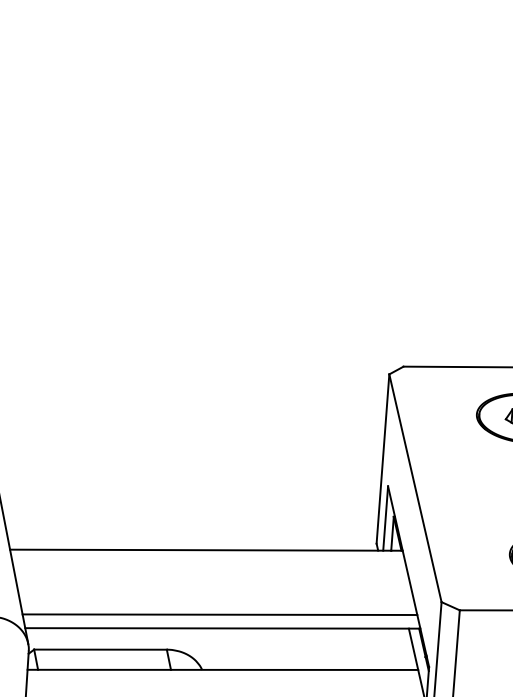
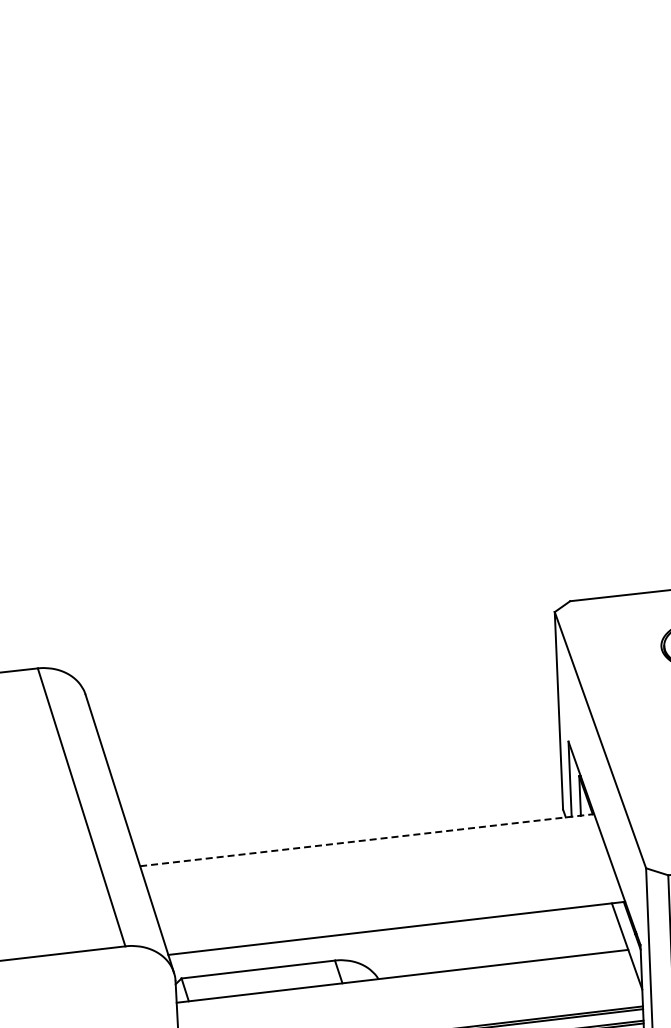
line: (206, 550) -> (367, 840), solid -> dashed
line: (219, 614) -> (391, 912), removed

